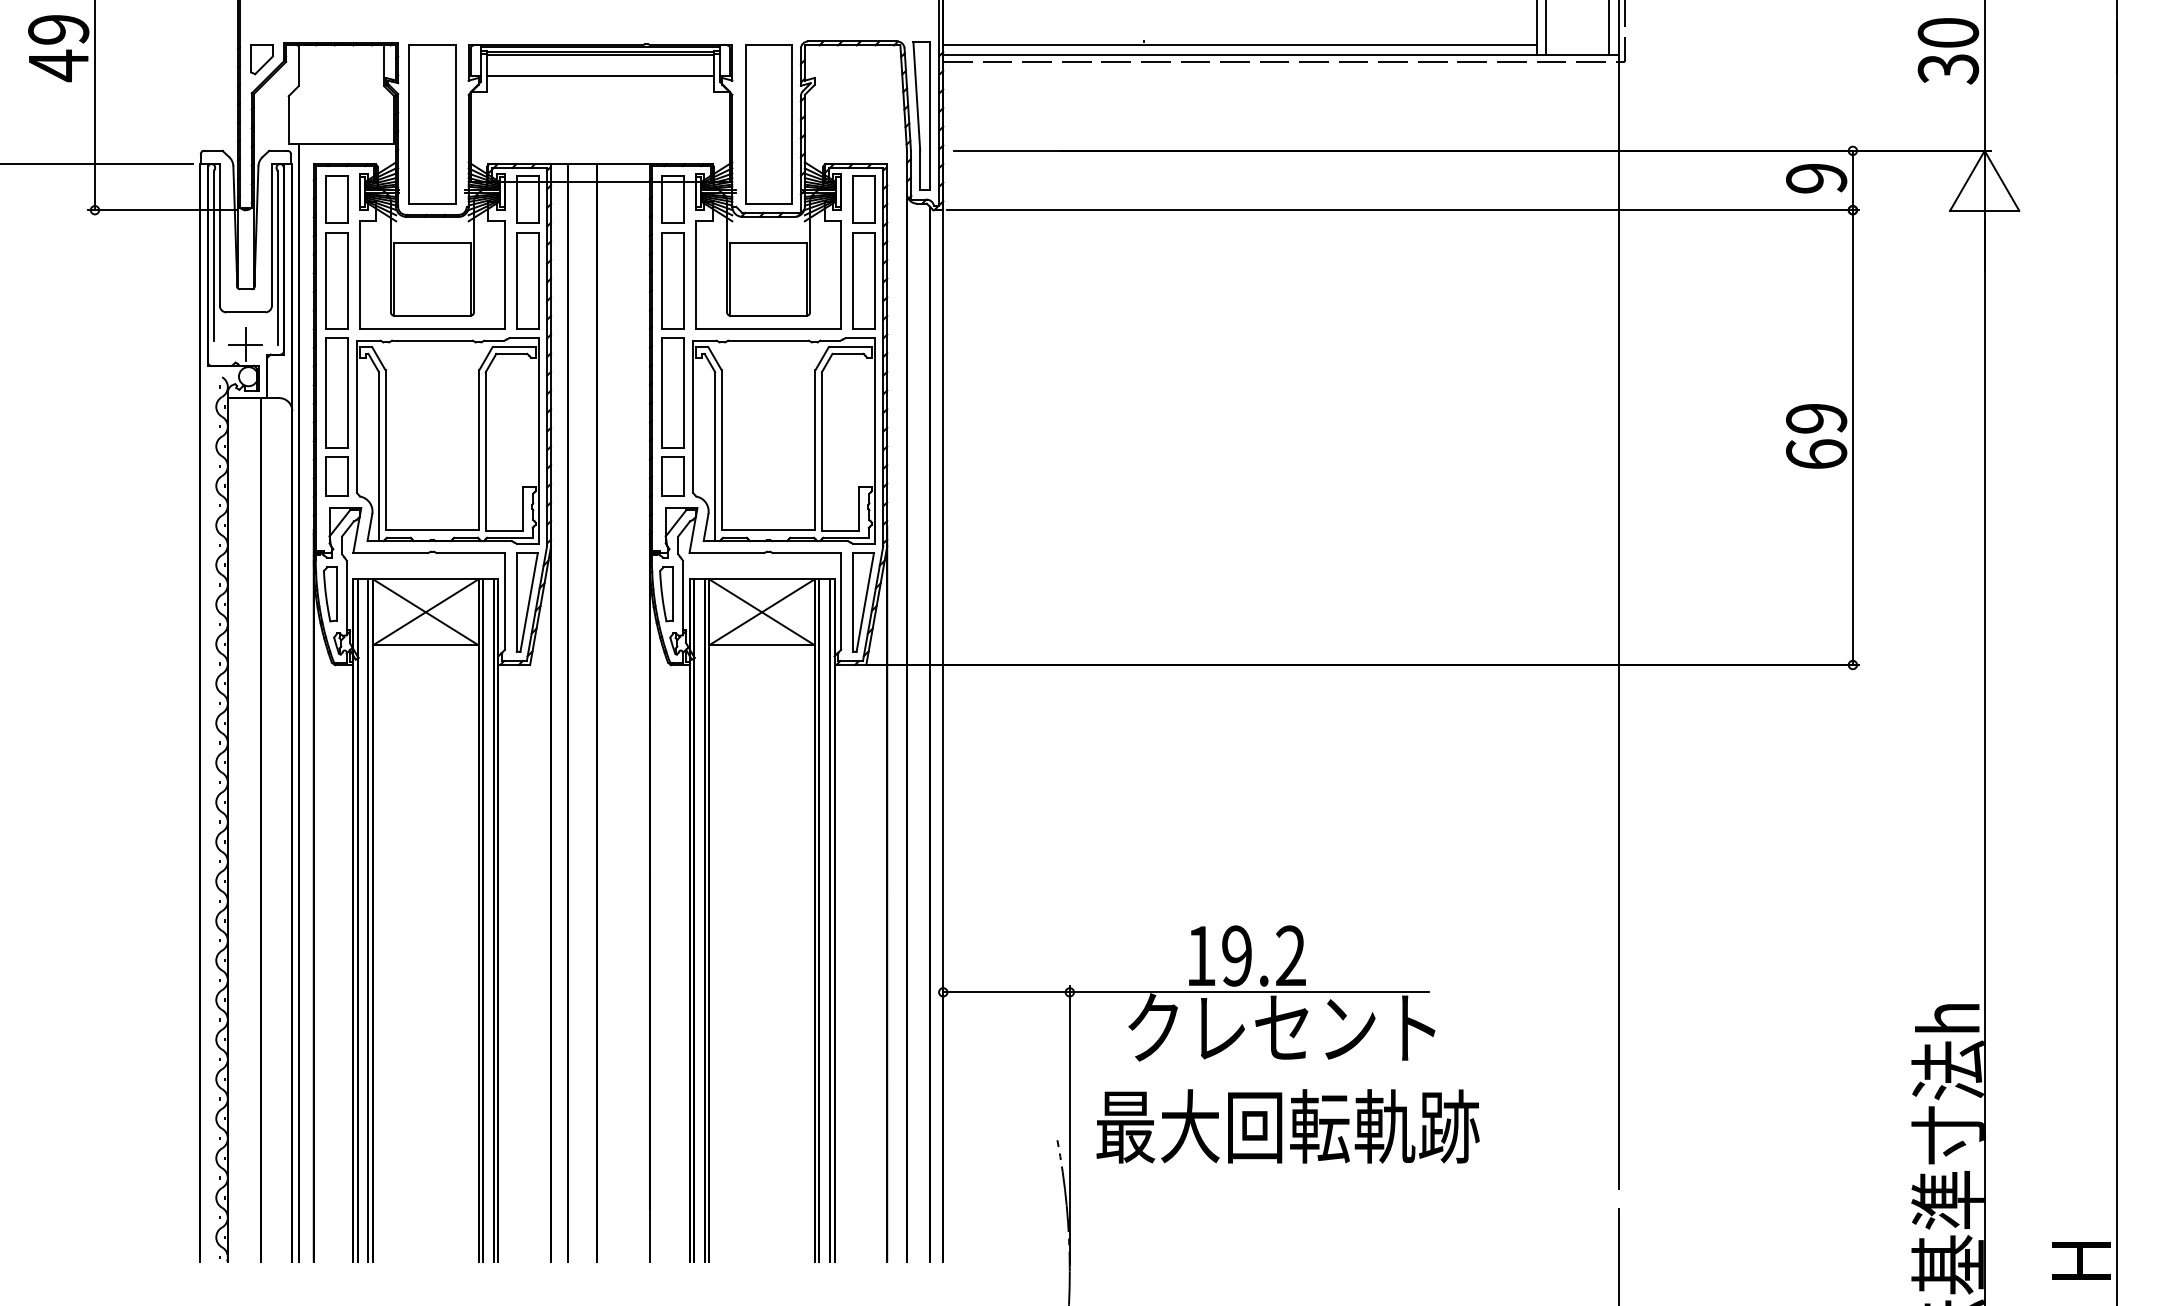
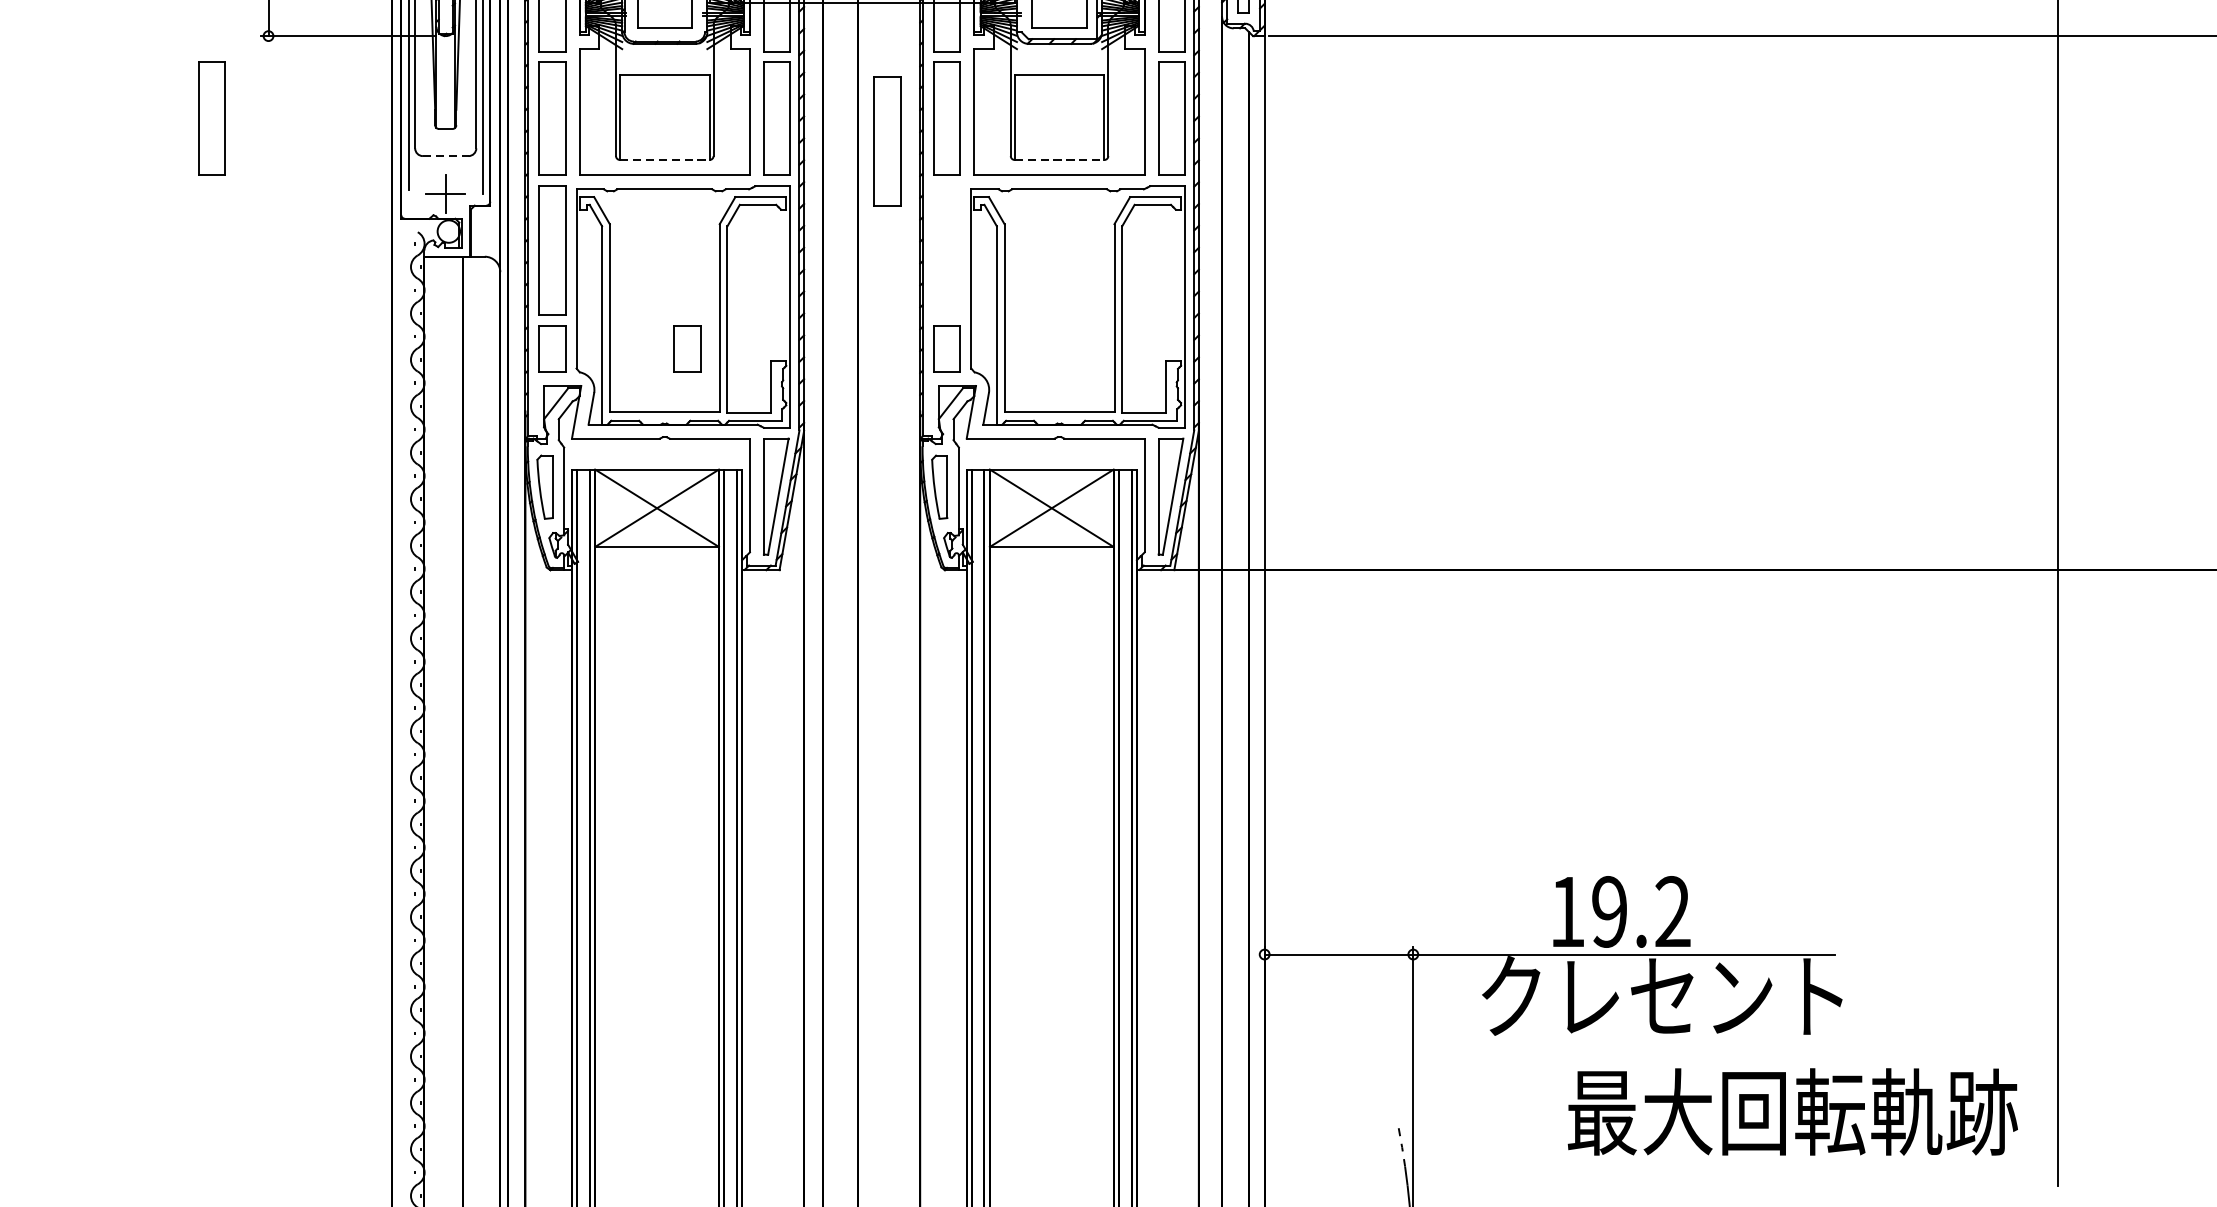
part: (46, 280) -> (211, 118), added
line: (246, 312) -> (446, 156), solid -> dashed
line: (432, 315) -> (664, 159), solid -> dashed
line: (769, 315) -> (1060, 159), solid -> dashed
part: (672, 392) -> (886, 140), moved
part: (451, 476) -> (687, 348), added
text: (1287, 1126) -> (1792, 1112), moved

